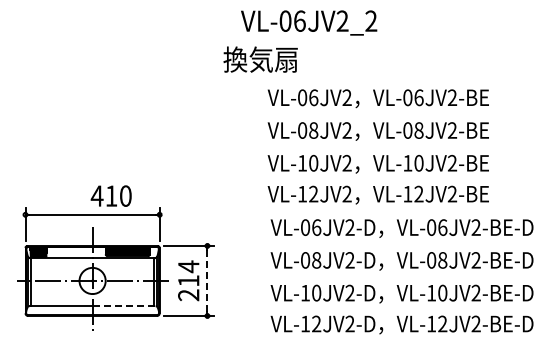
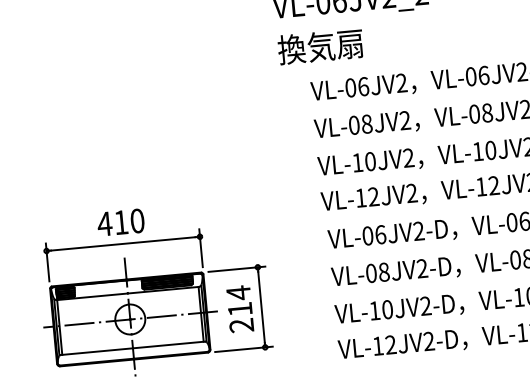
text: (260, 59) -> (320, 46), moved
text: (110, 195) -> (119, 221), moved
line: (207, 281) -> (261, 307), dashed -> solid
line: (124, 306) -> (169, 345), dashed -> solid

